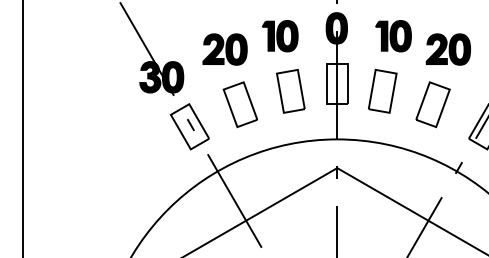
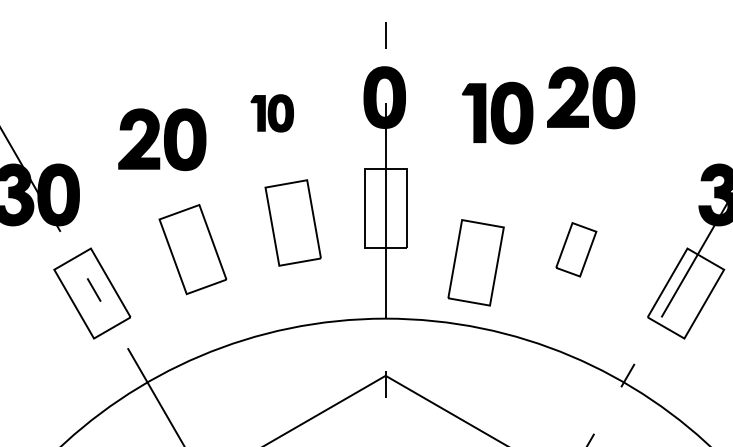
part: (280, 36) -> (272, 113), size x0.6
part: (447, 49) -> (589, 97), moved
part: (382, 90) -> (475, 261), moved
part: (432, 104) -> (575, 249), size x0.6

